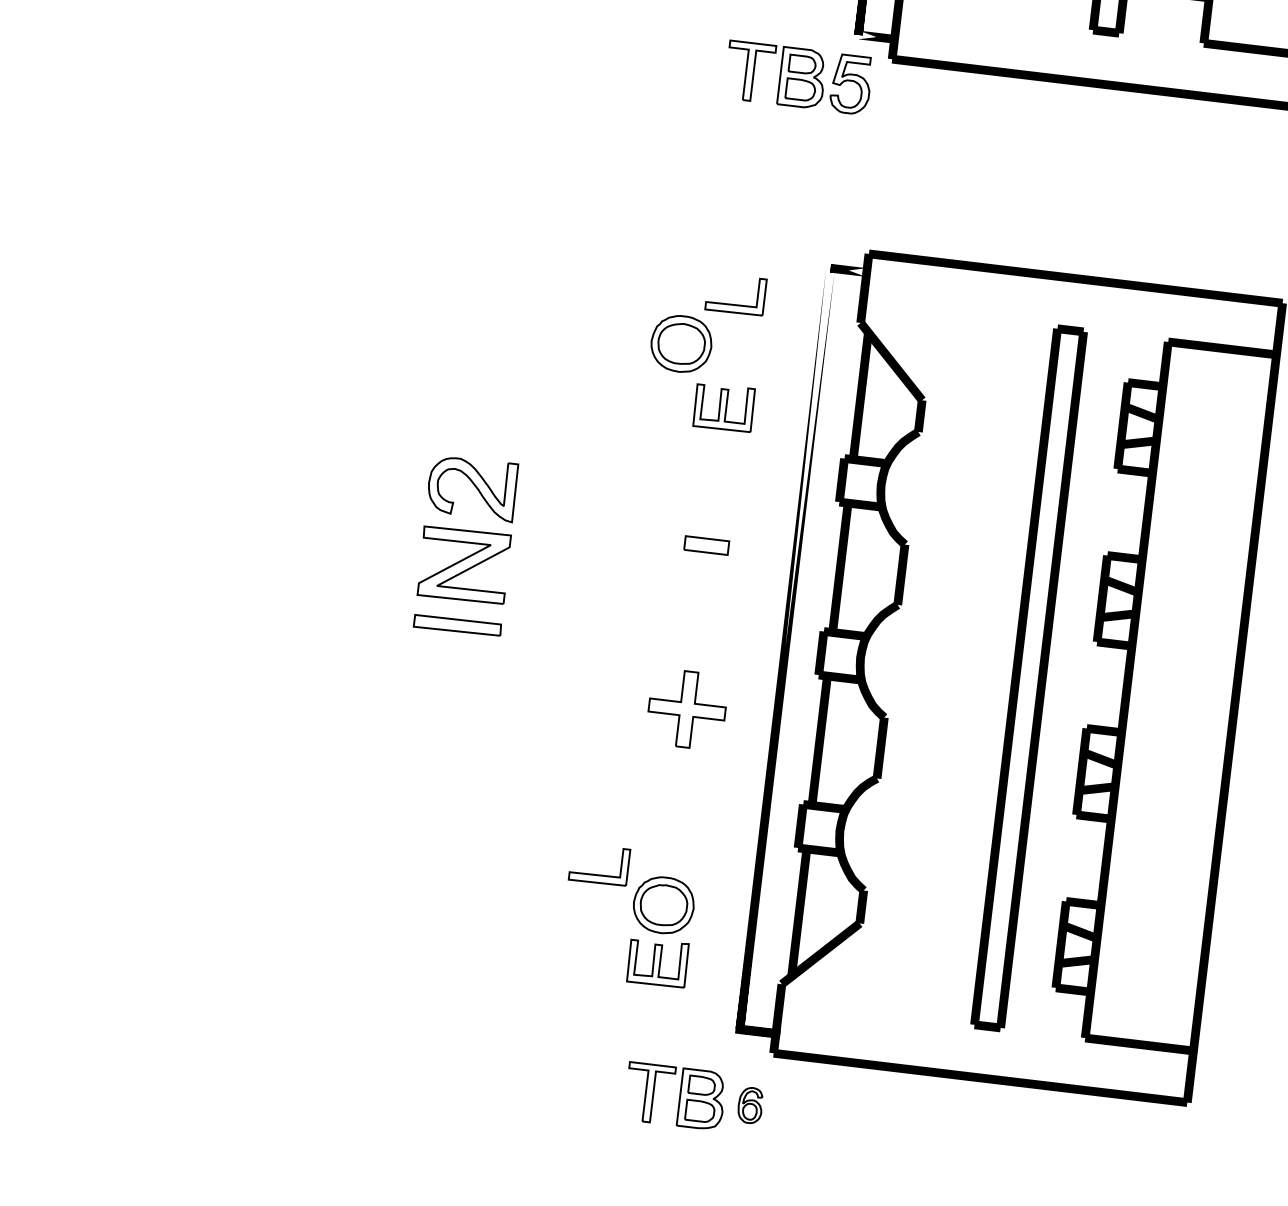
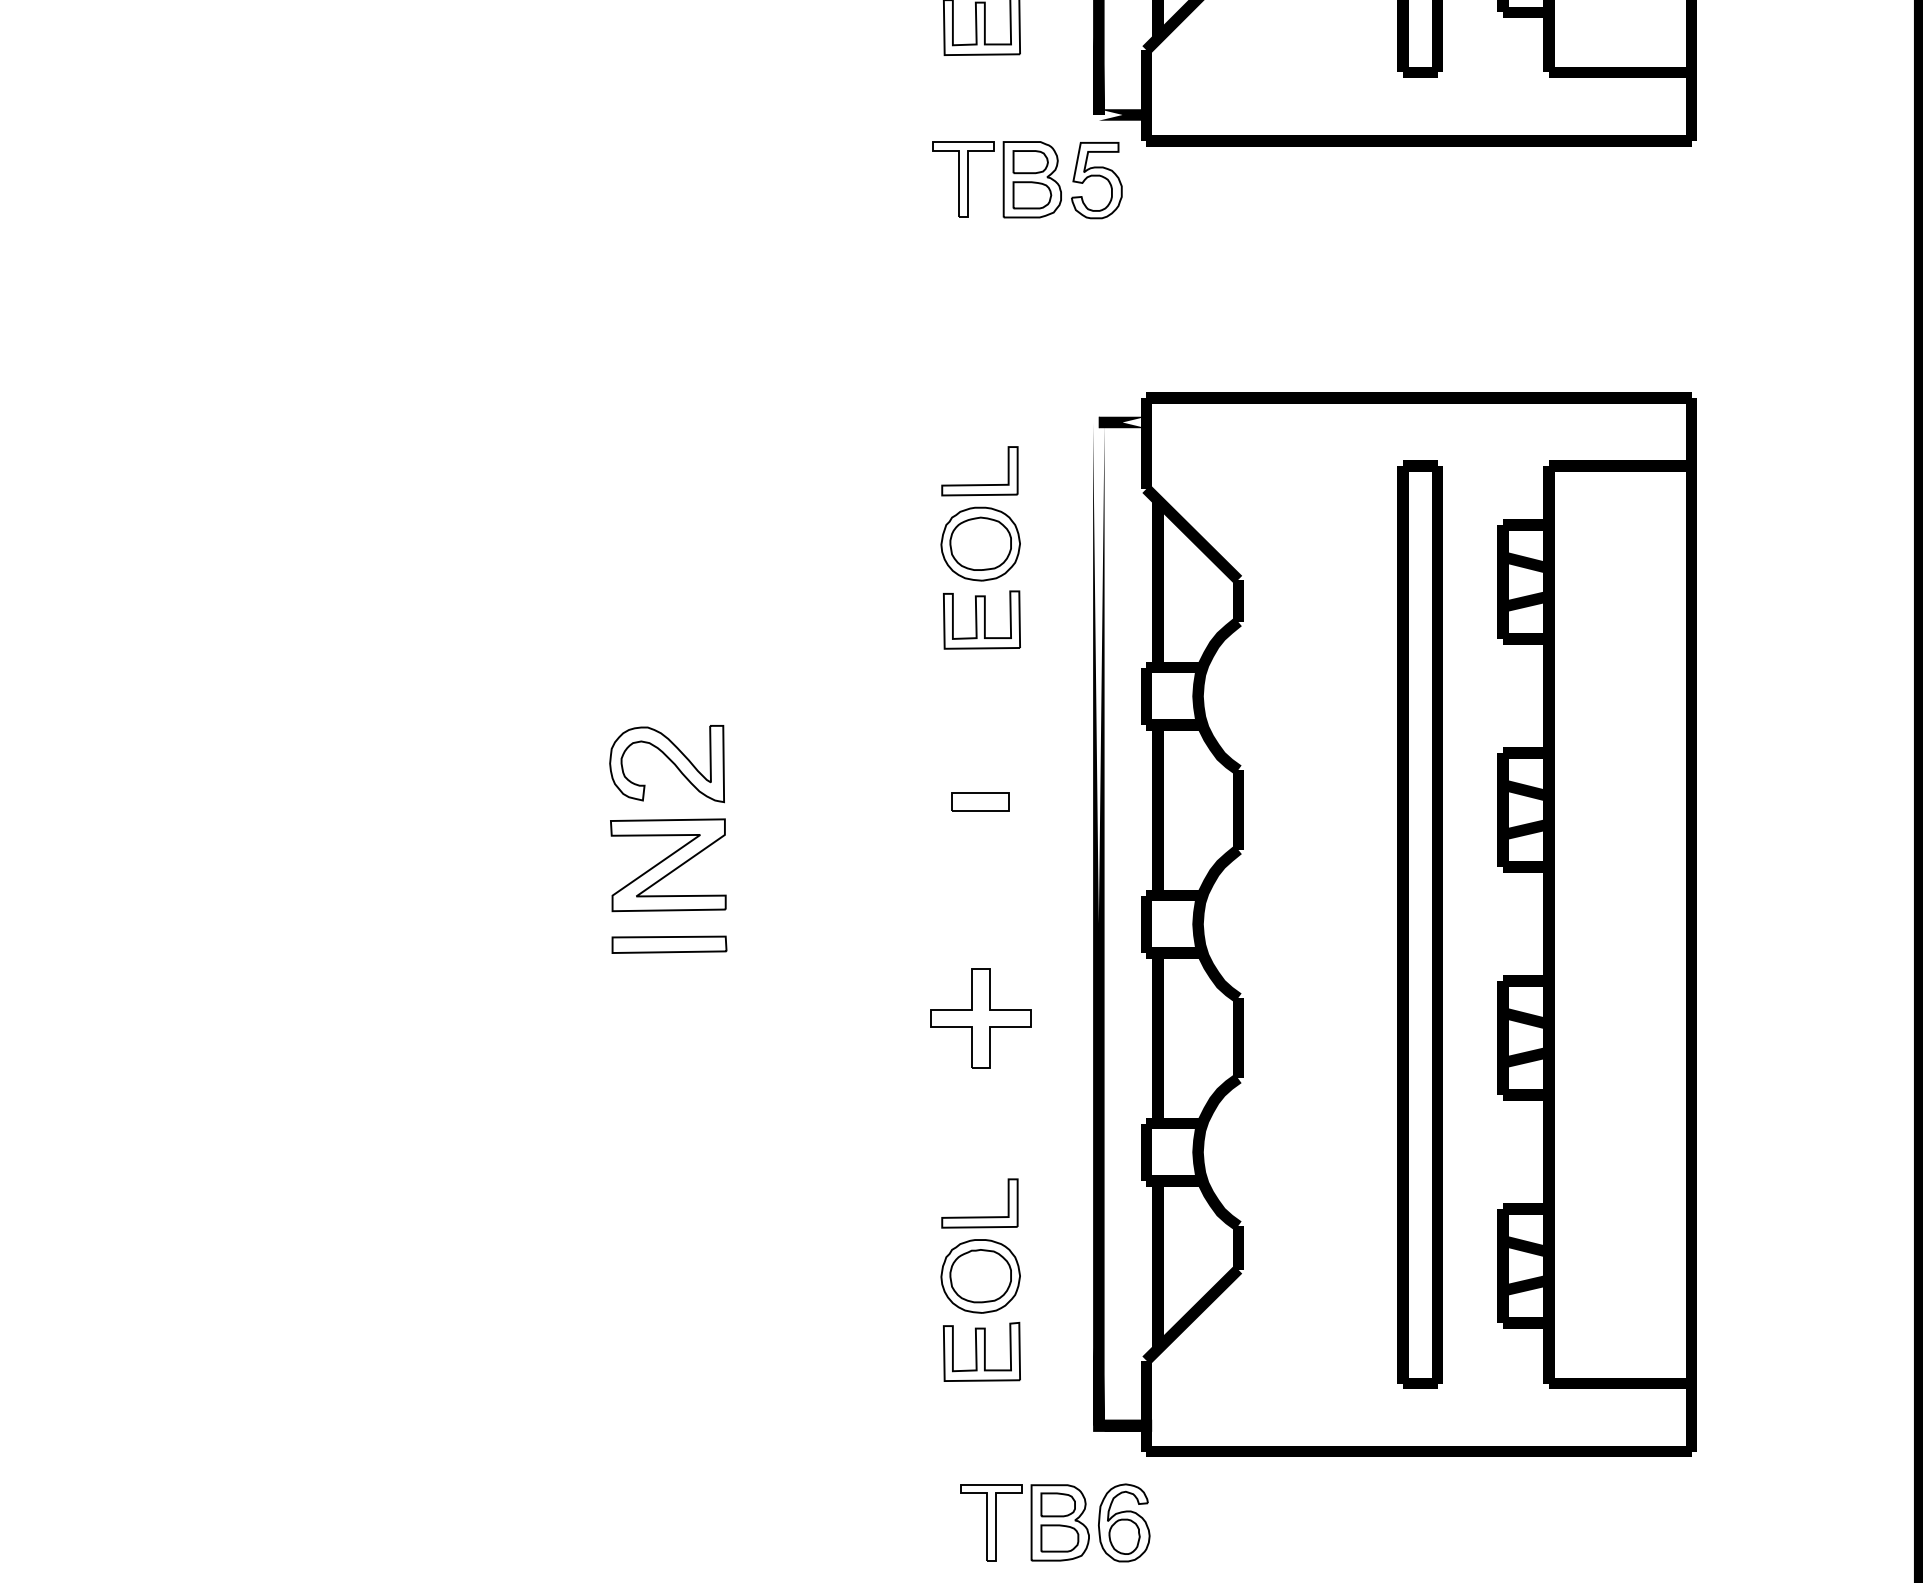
part: (681, 343) -> (980, 543), moved
part: (598, 874) -> (979, 1216), moved
part: (750, 1105) -> (1124, 1522), size x1.67

